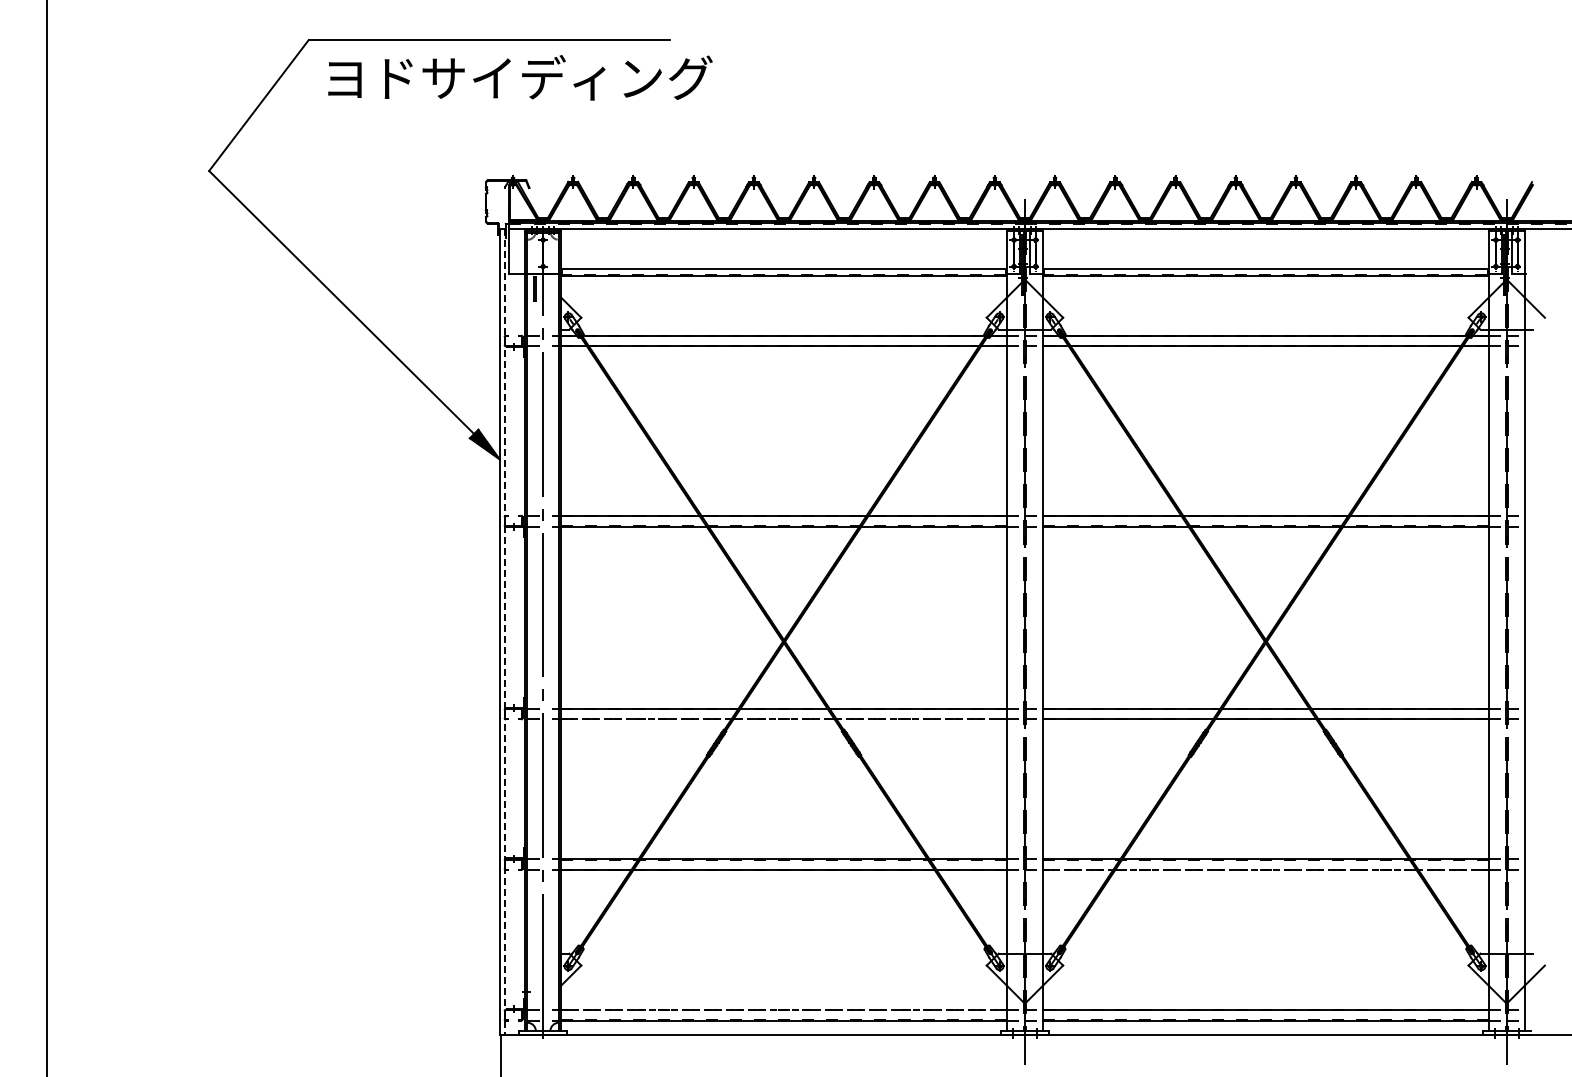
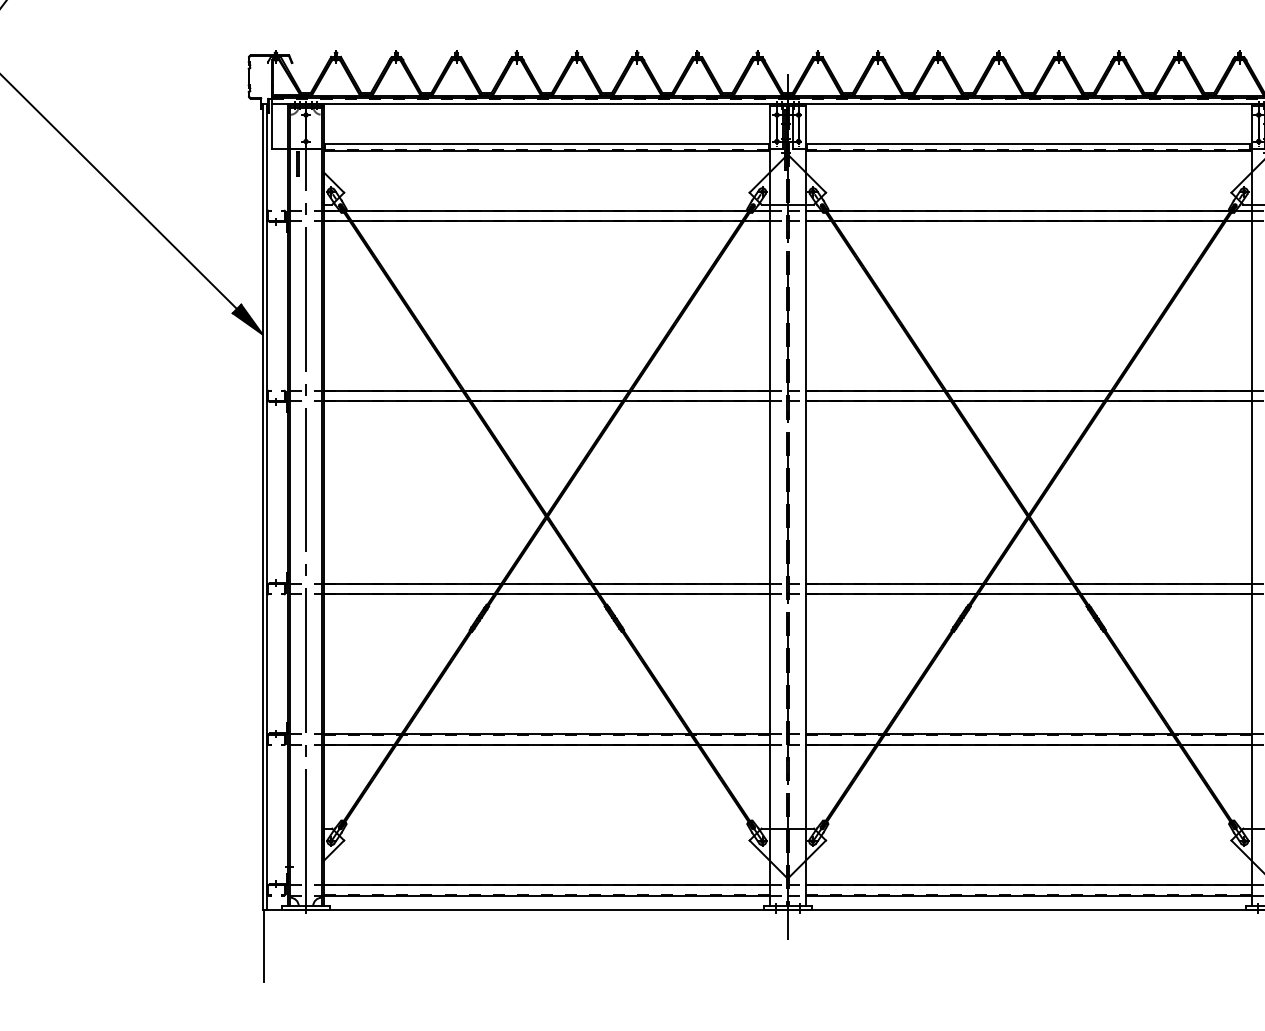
line: (504, 632) -> (267, 507), dashed -> solid
line: (784, 719) -> (547, 594), dashed -> solid
line: (1265, 870) -> (1028, 745), dashed -> solid
line: (784, 1009) -> (547, 884), dashed -> solid

